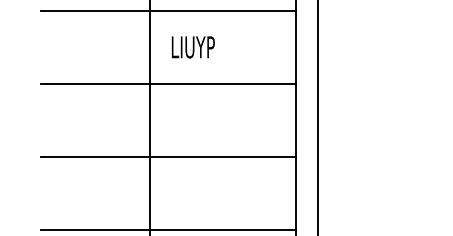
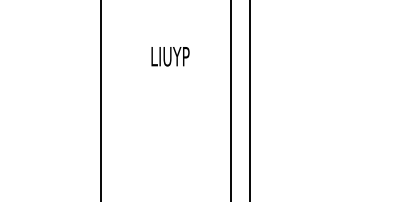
line: (168, 10) -> (117, 25), removed
text: (192, 47) -> (169, 56), moved
line: (168, 83) -> (117, 90), removed
line: (168, 156) -> (117, 155), removed

